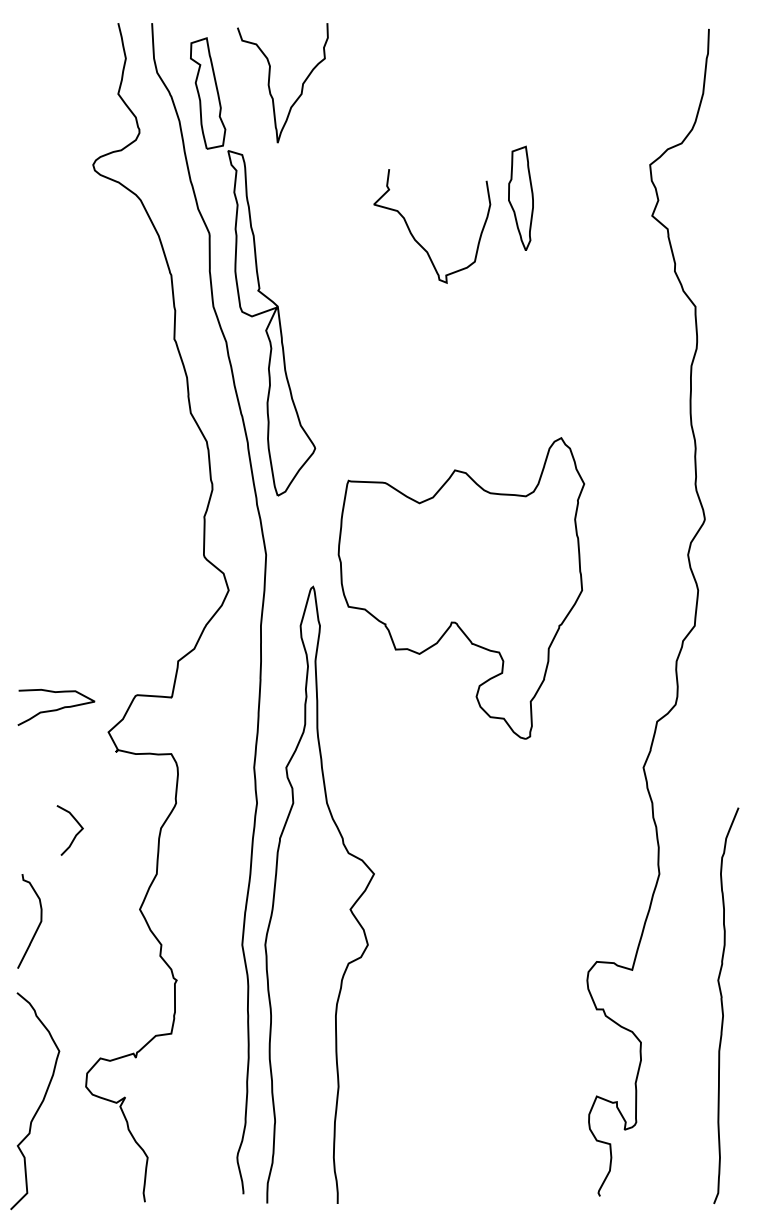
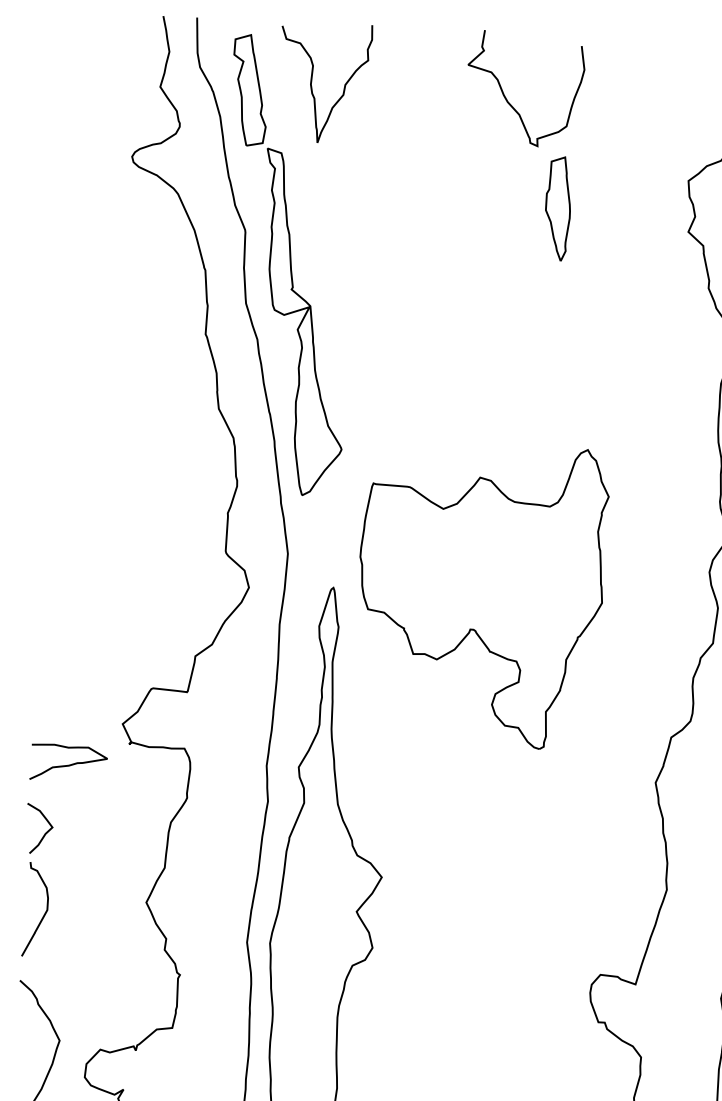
curve: (415, 238) -> (508, 100), moved
curve: (57, 708) -> (69, 764), moved
curve: (75, 834) -> (44, 833), moved

